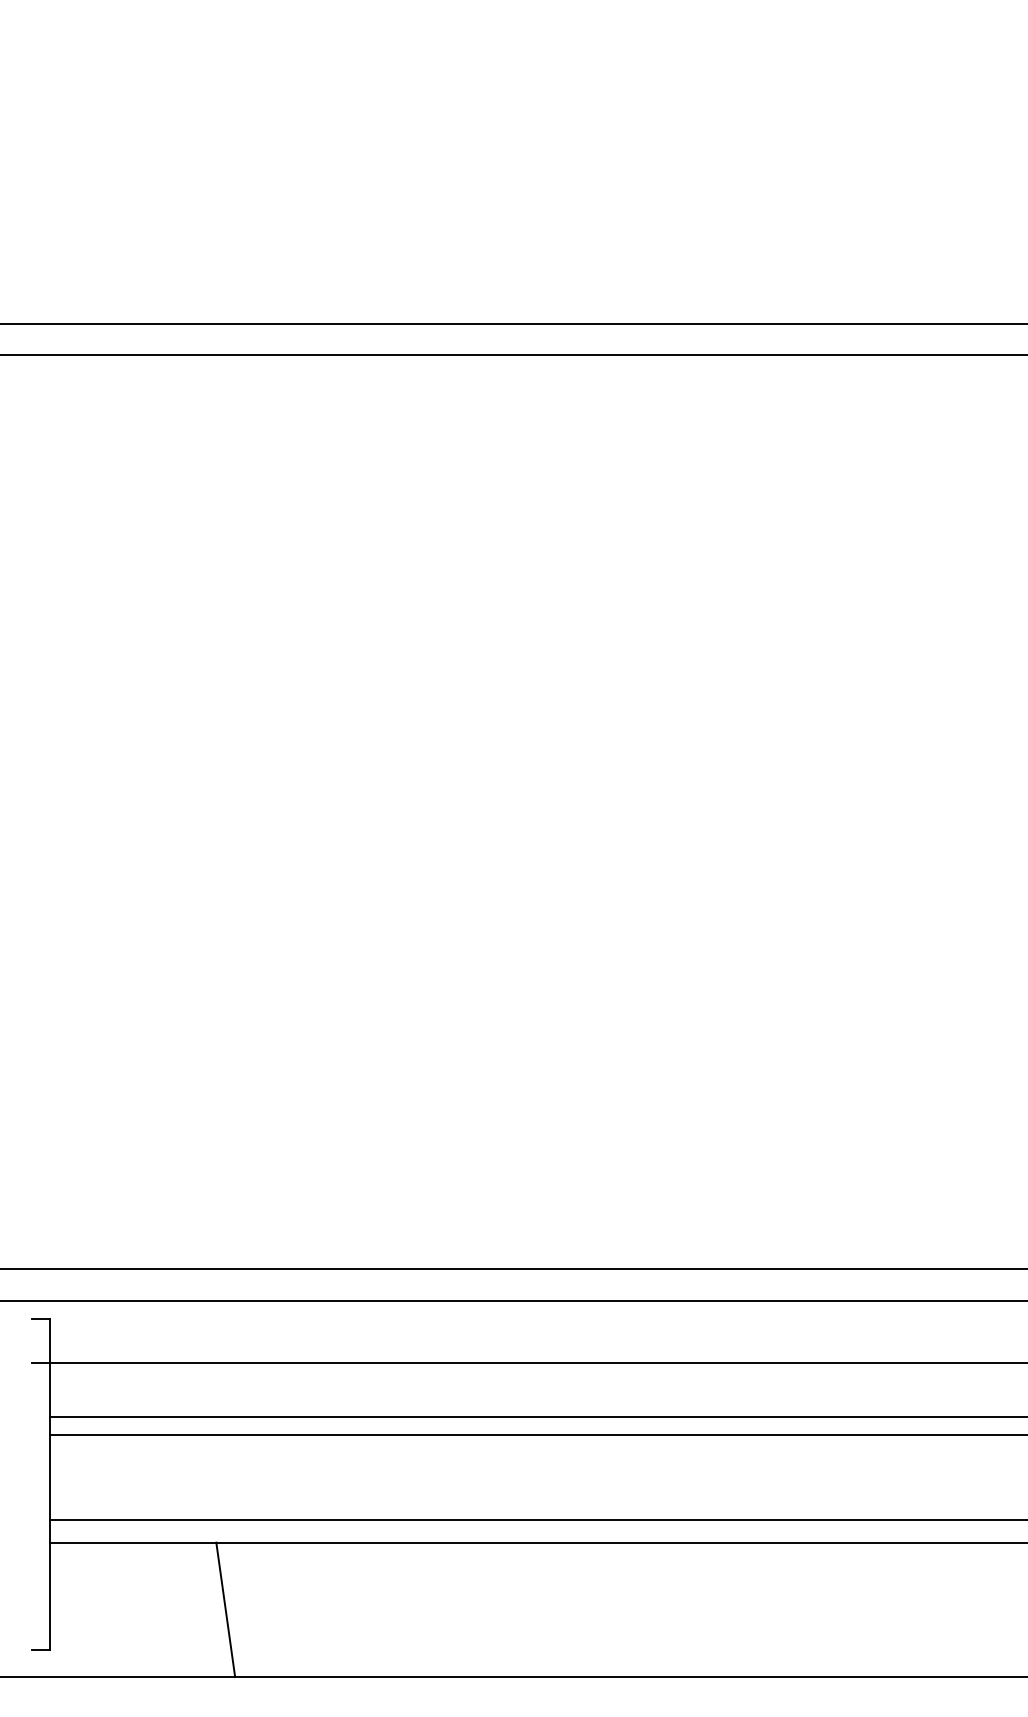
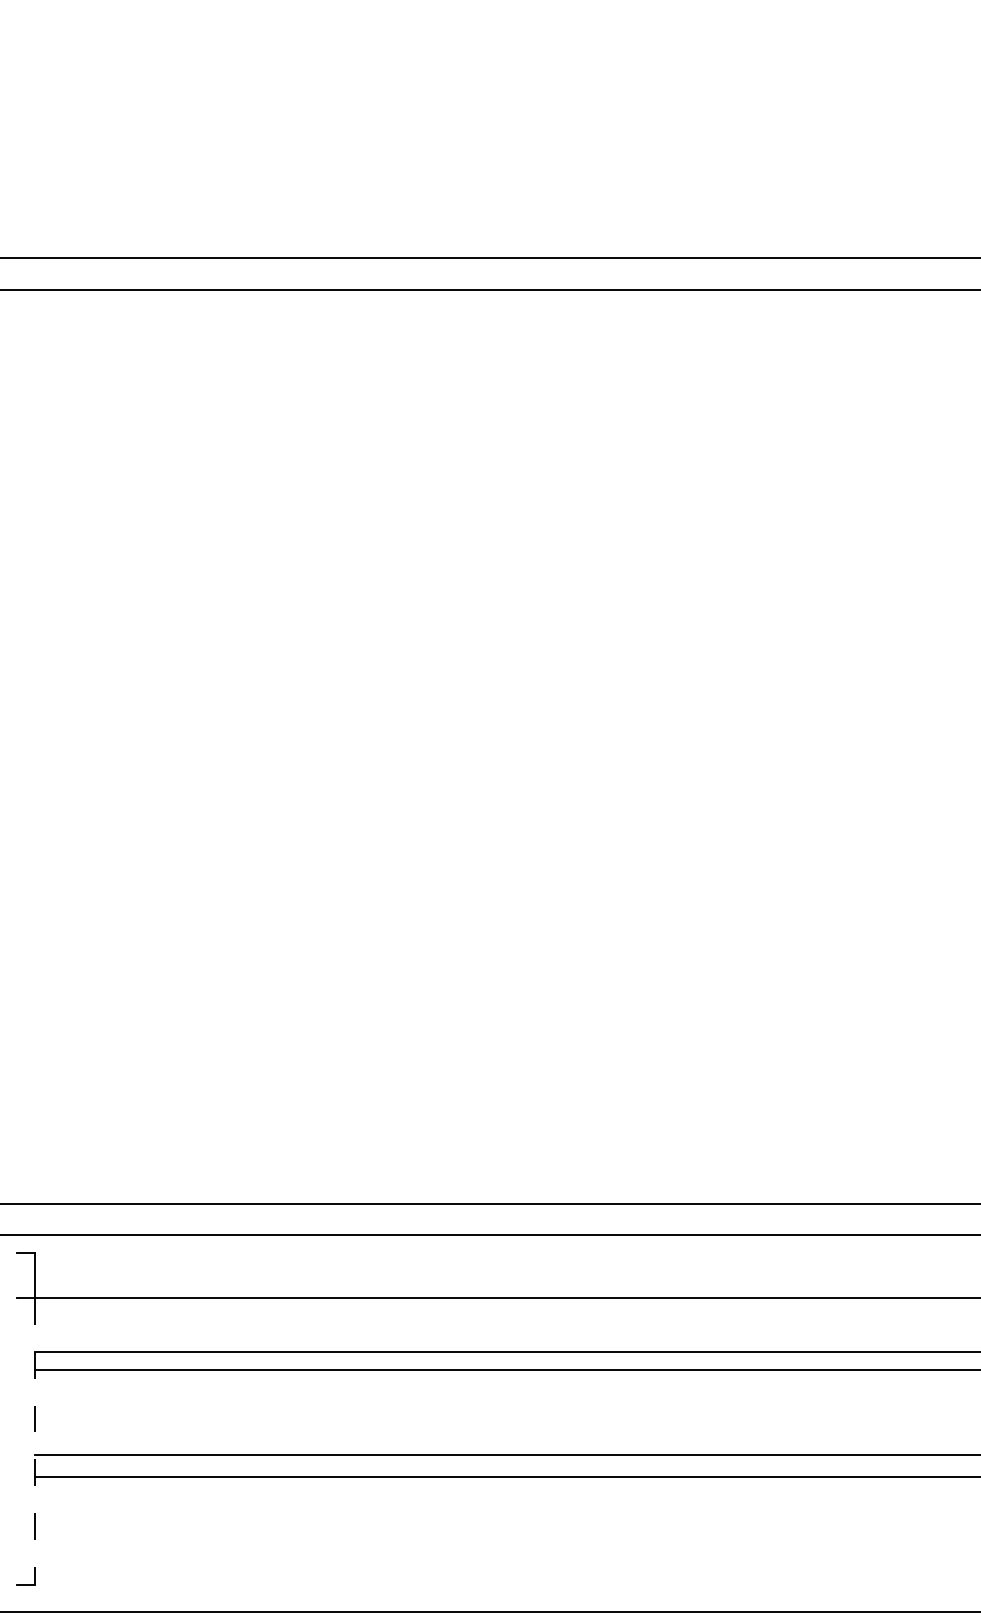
line: (49, 1507) -> (34, 1442), solid -> dashed
line: (225, 1609) -> (210, 1544), removed

